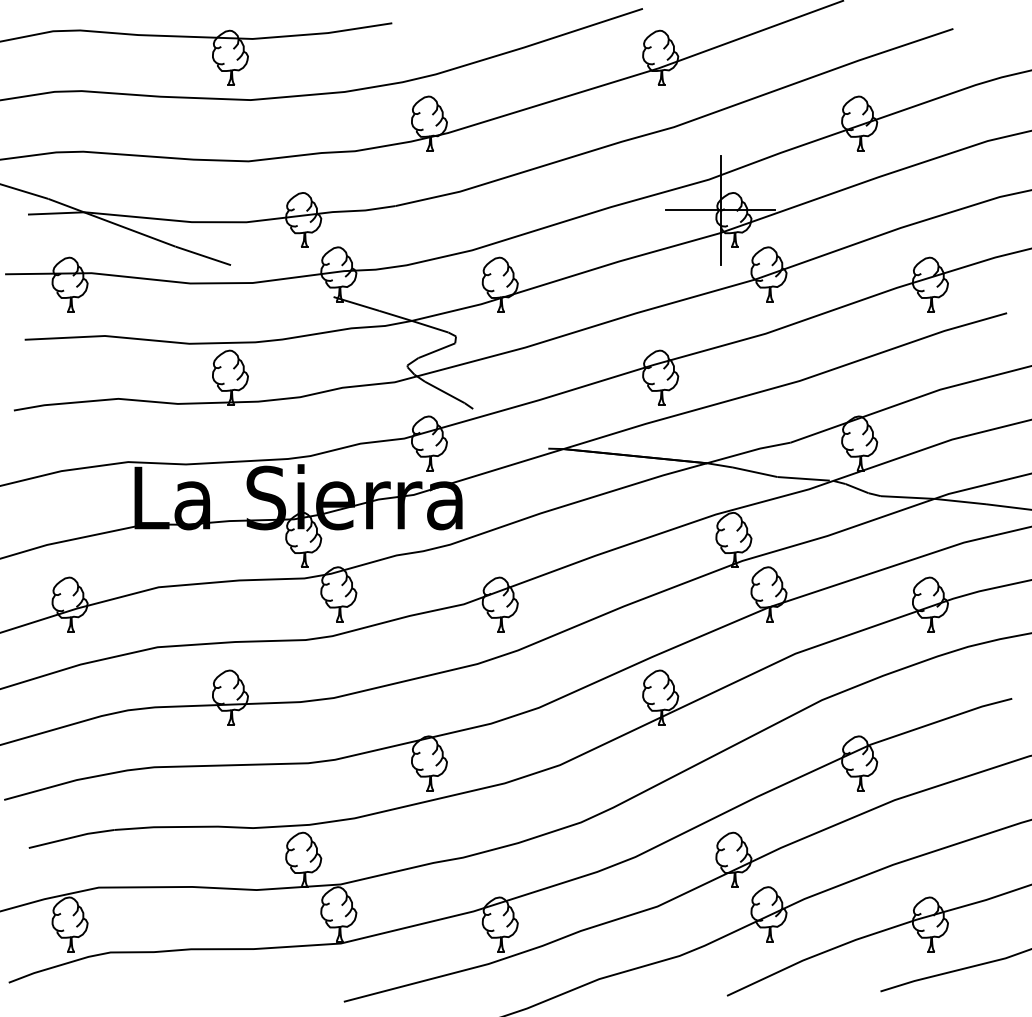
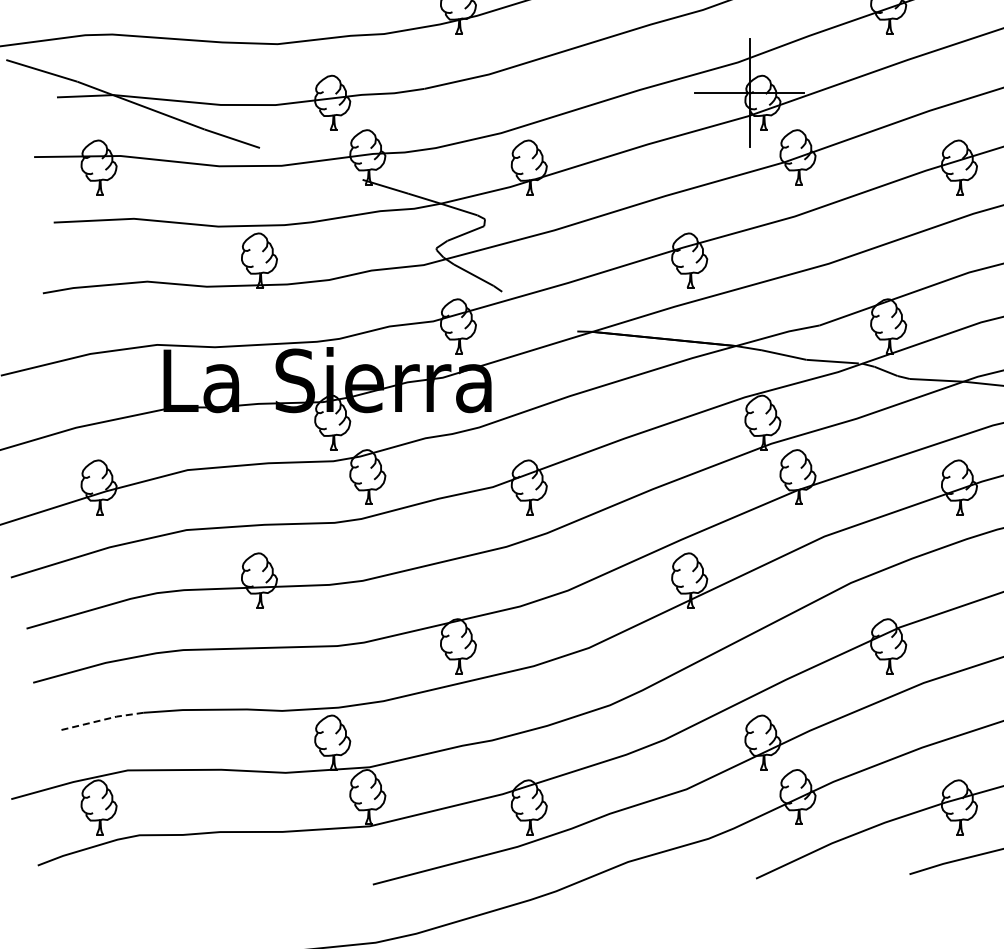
line: (72, 837) -> (101, 720), solid -> dashed

